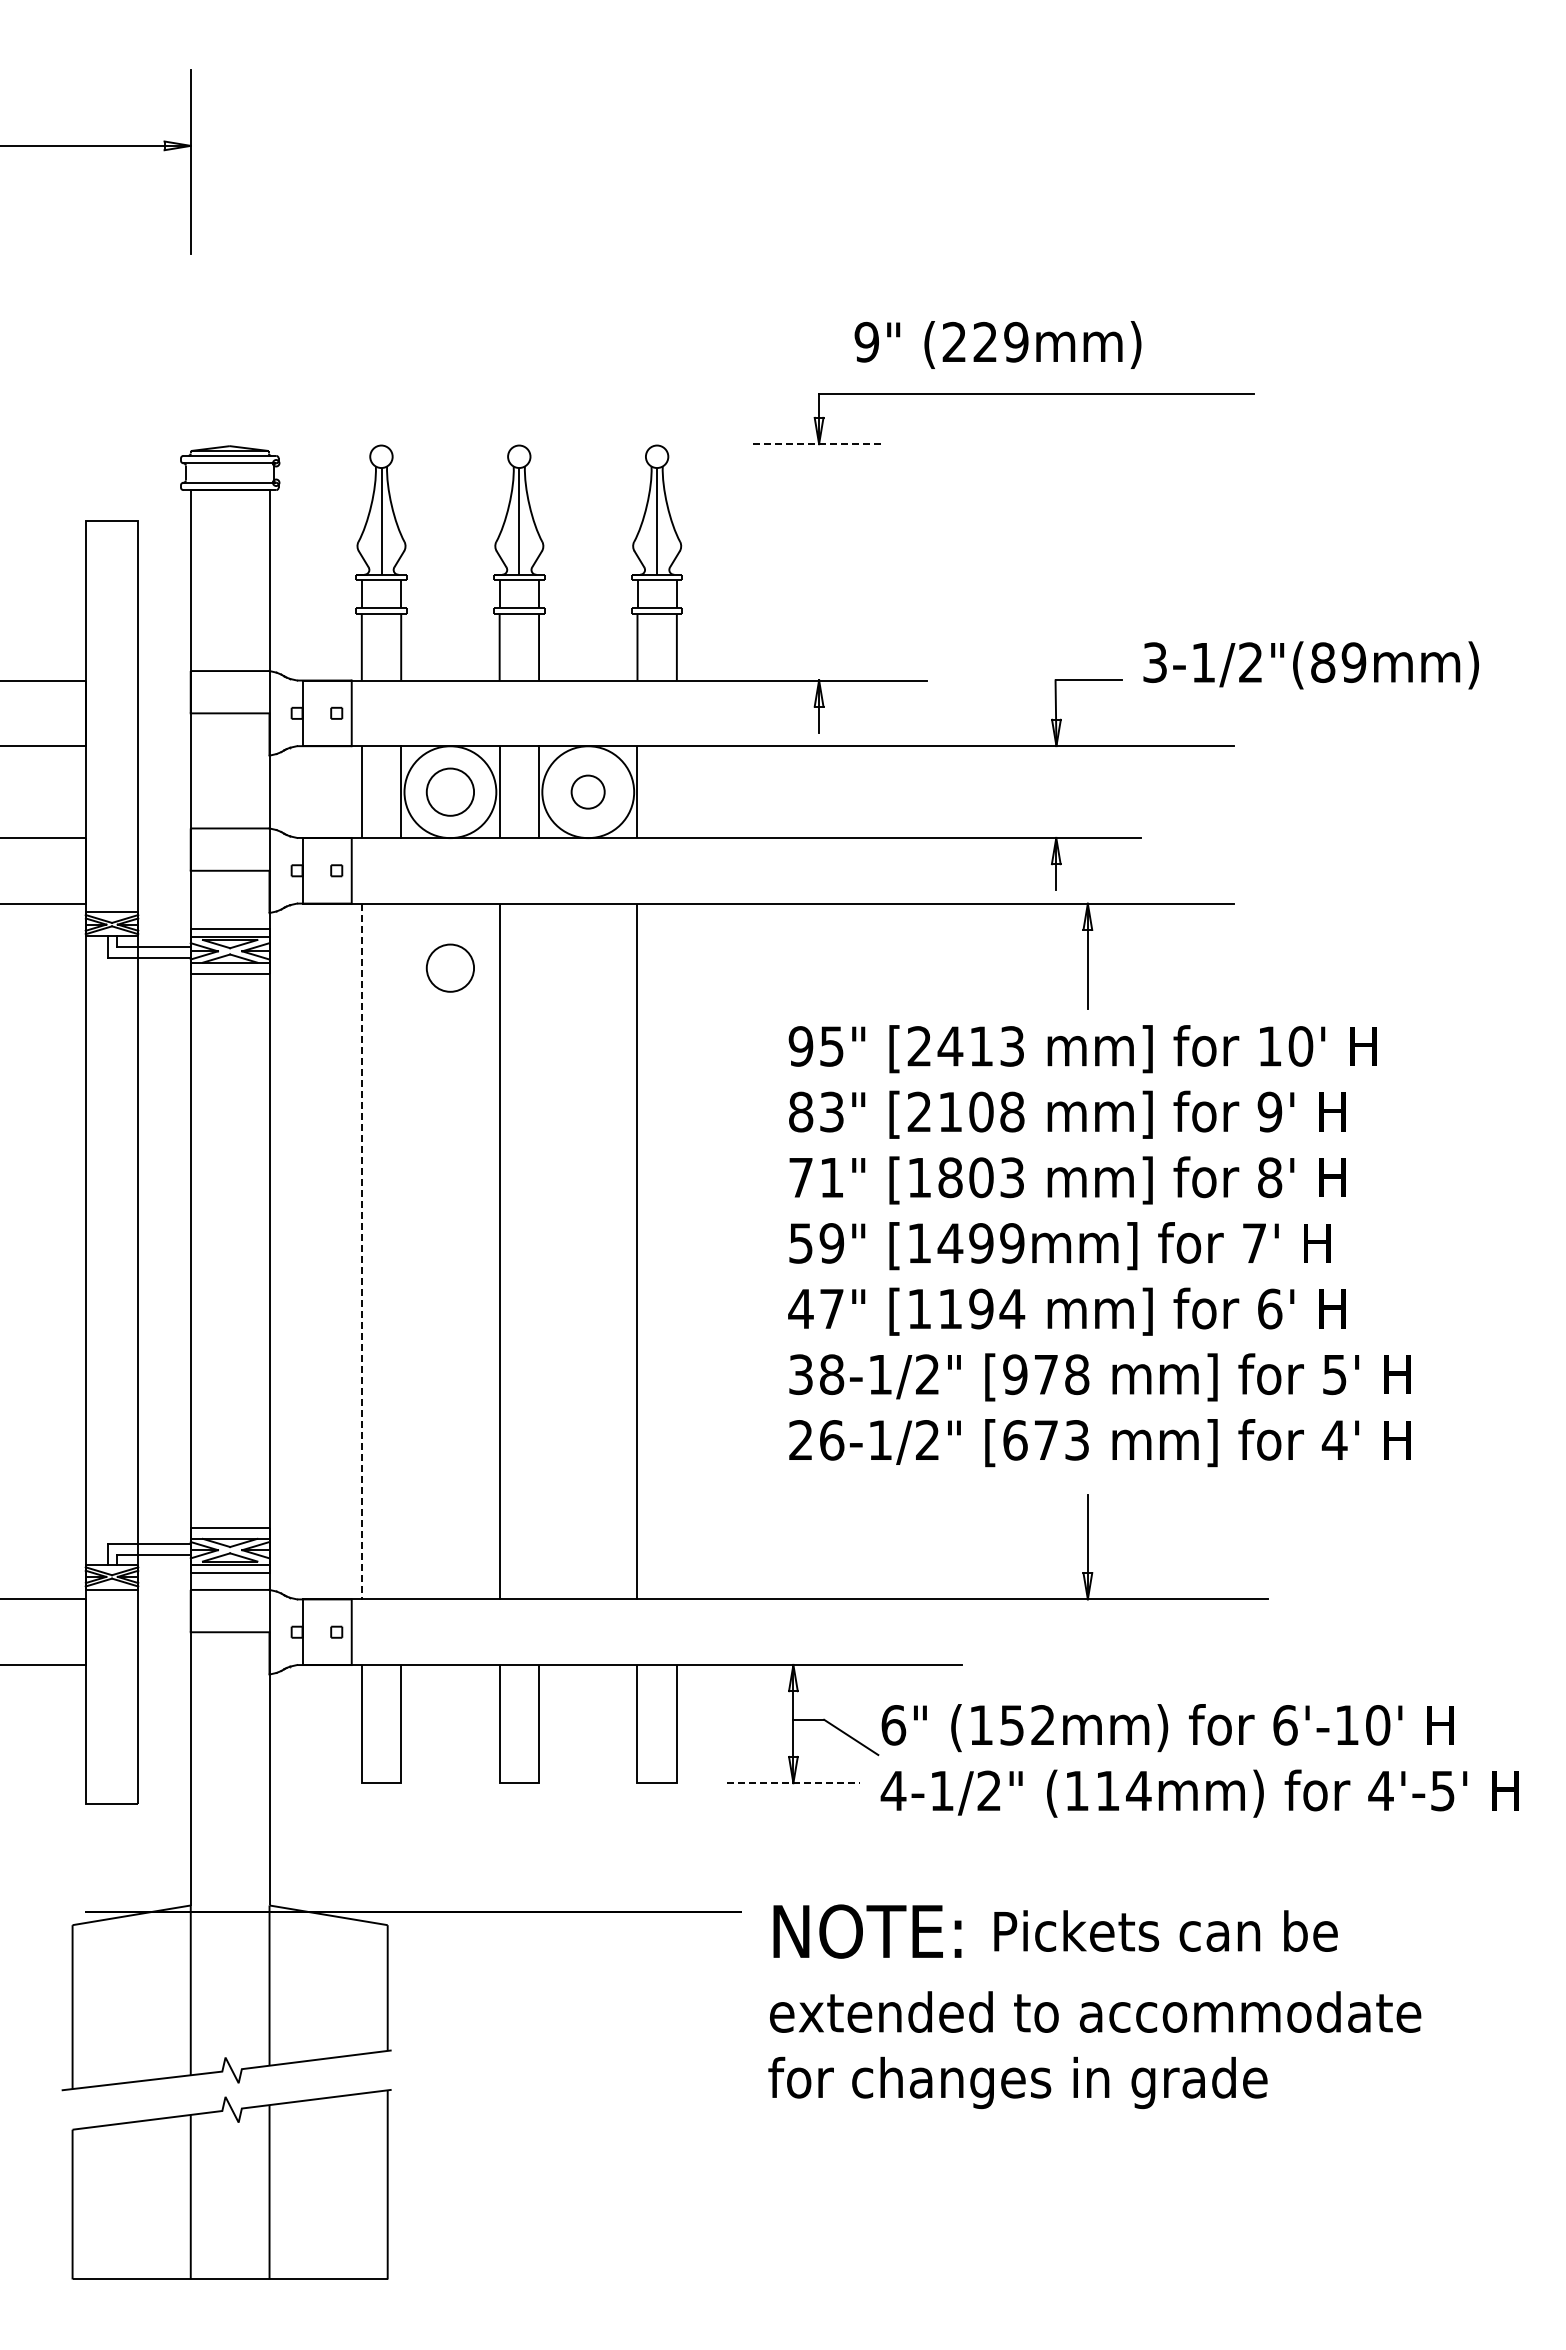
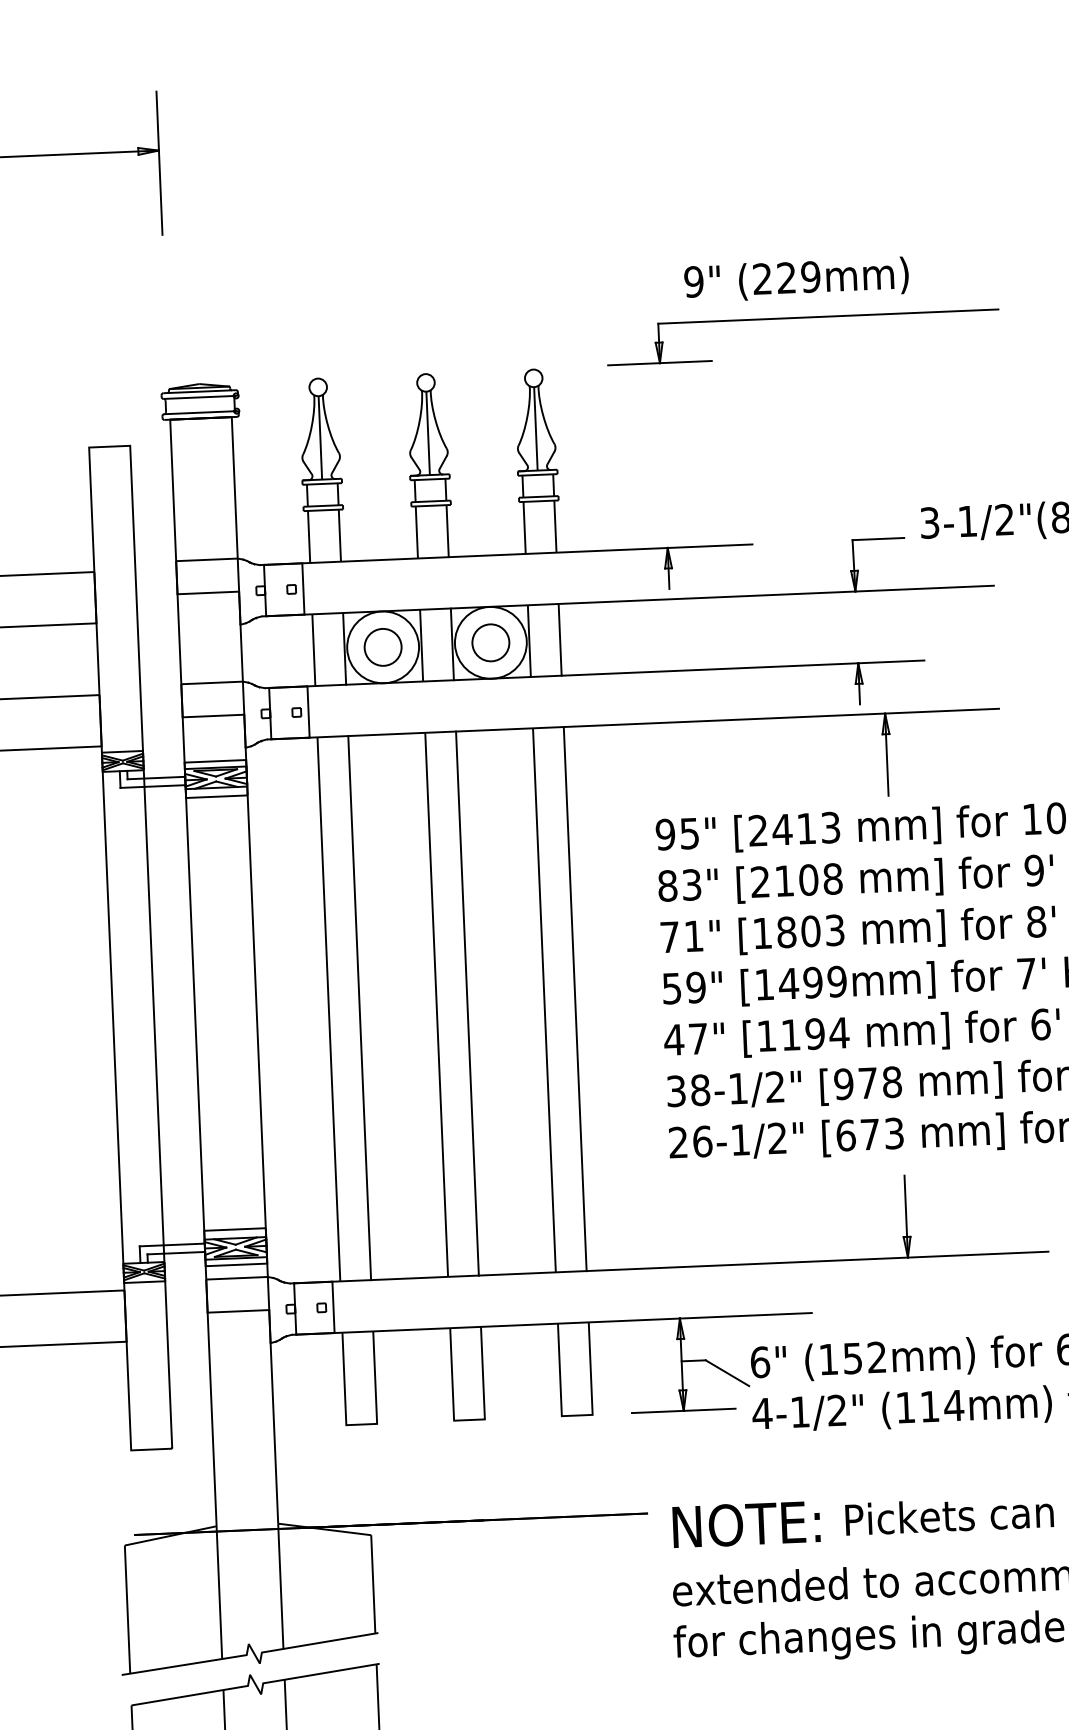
line: (819, 444) -> (660, 363), dashed -> solid
circle: (587, 791) -> (490, 642), size x1.43
line: (676, 791) -> (559, 639), added
circle: (449, 967) -> (388, 784), removed
line: (361, 1251) -> (328, 1009), dashed -> solid
line: (401, 1251) -> (359, 1008), added
line: (539, 1251) -> (467, 1003), added
line: (676, 1251) -> (574, 999), added
line: (793, 1783) -> (683, 1411), dashed -> solid

